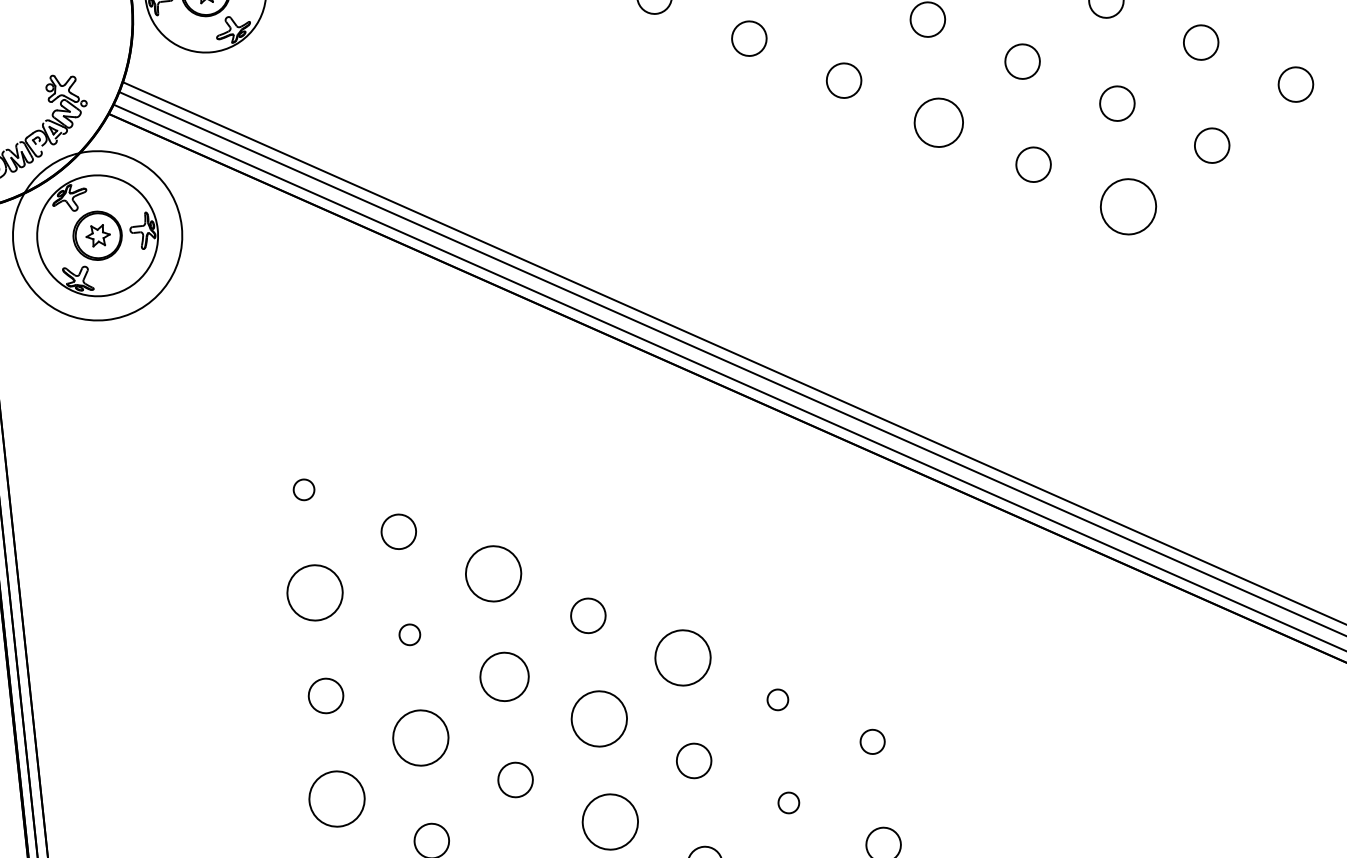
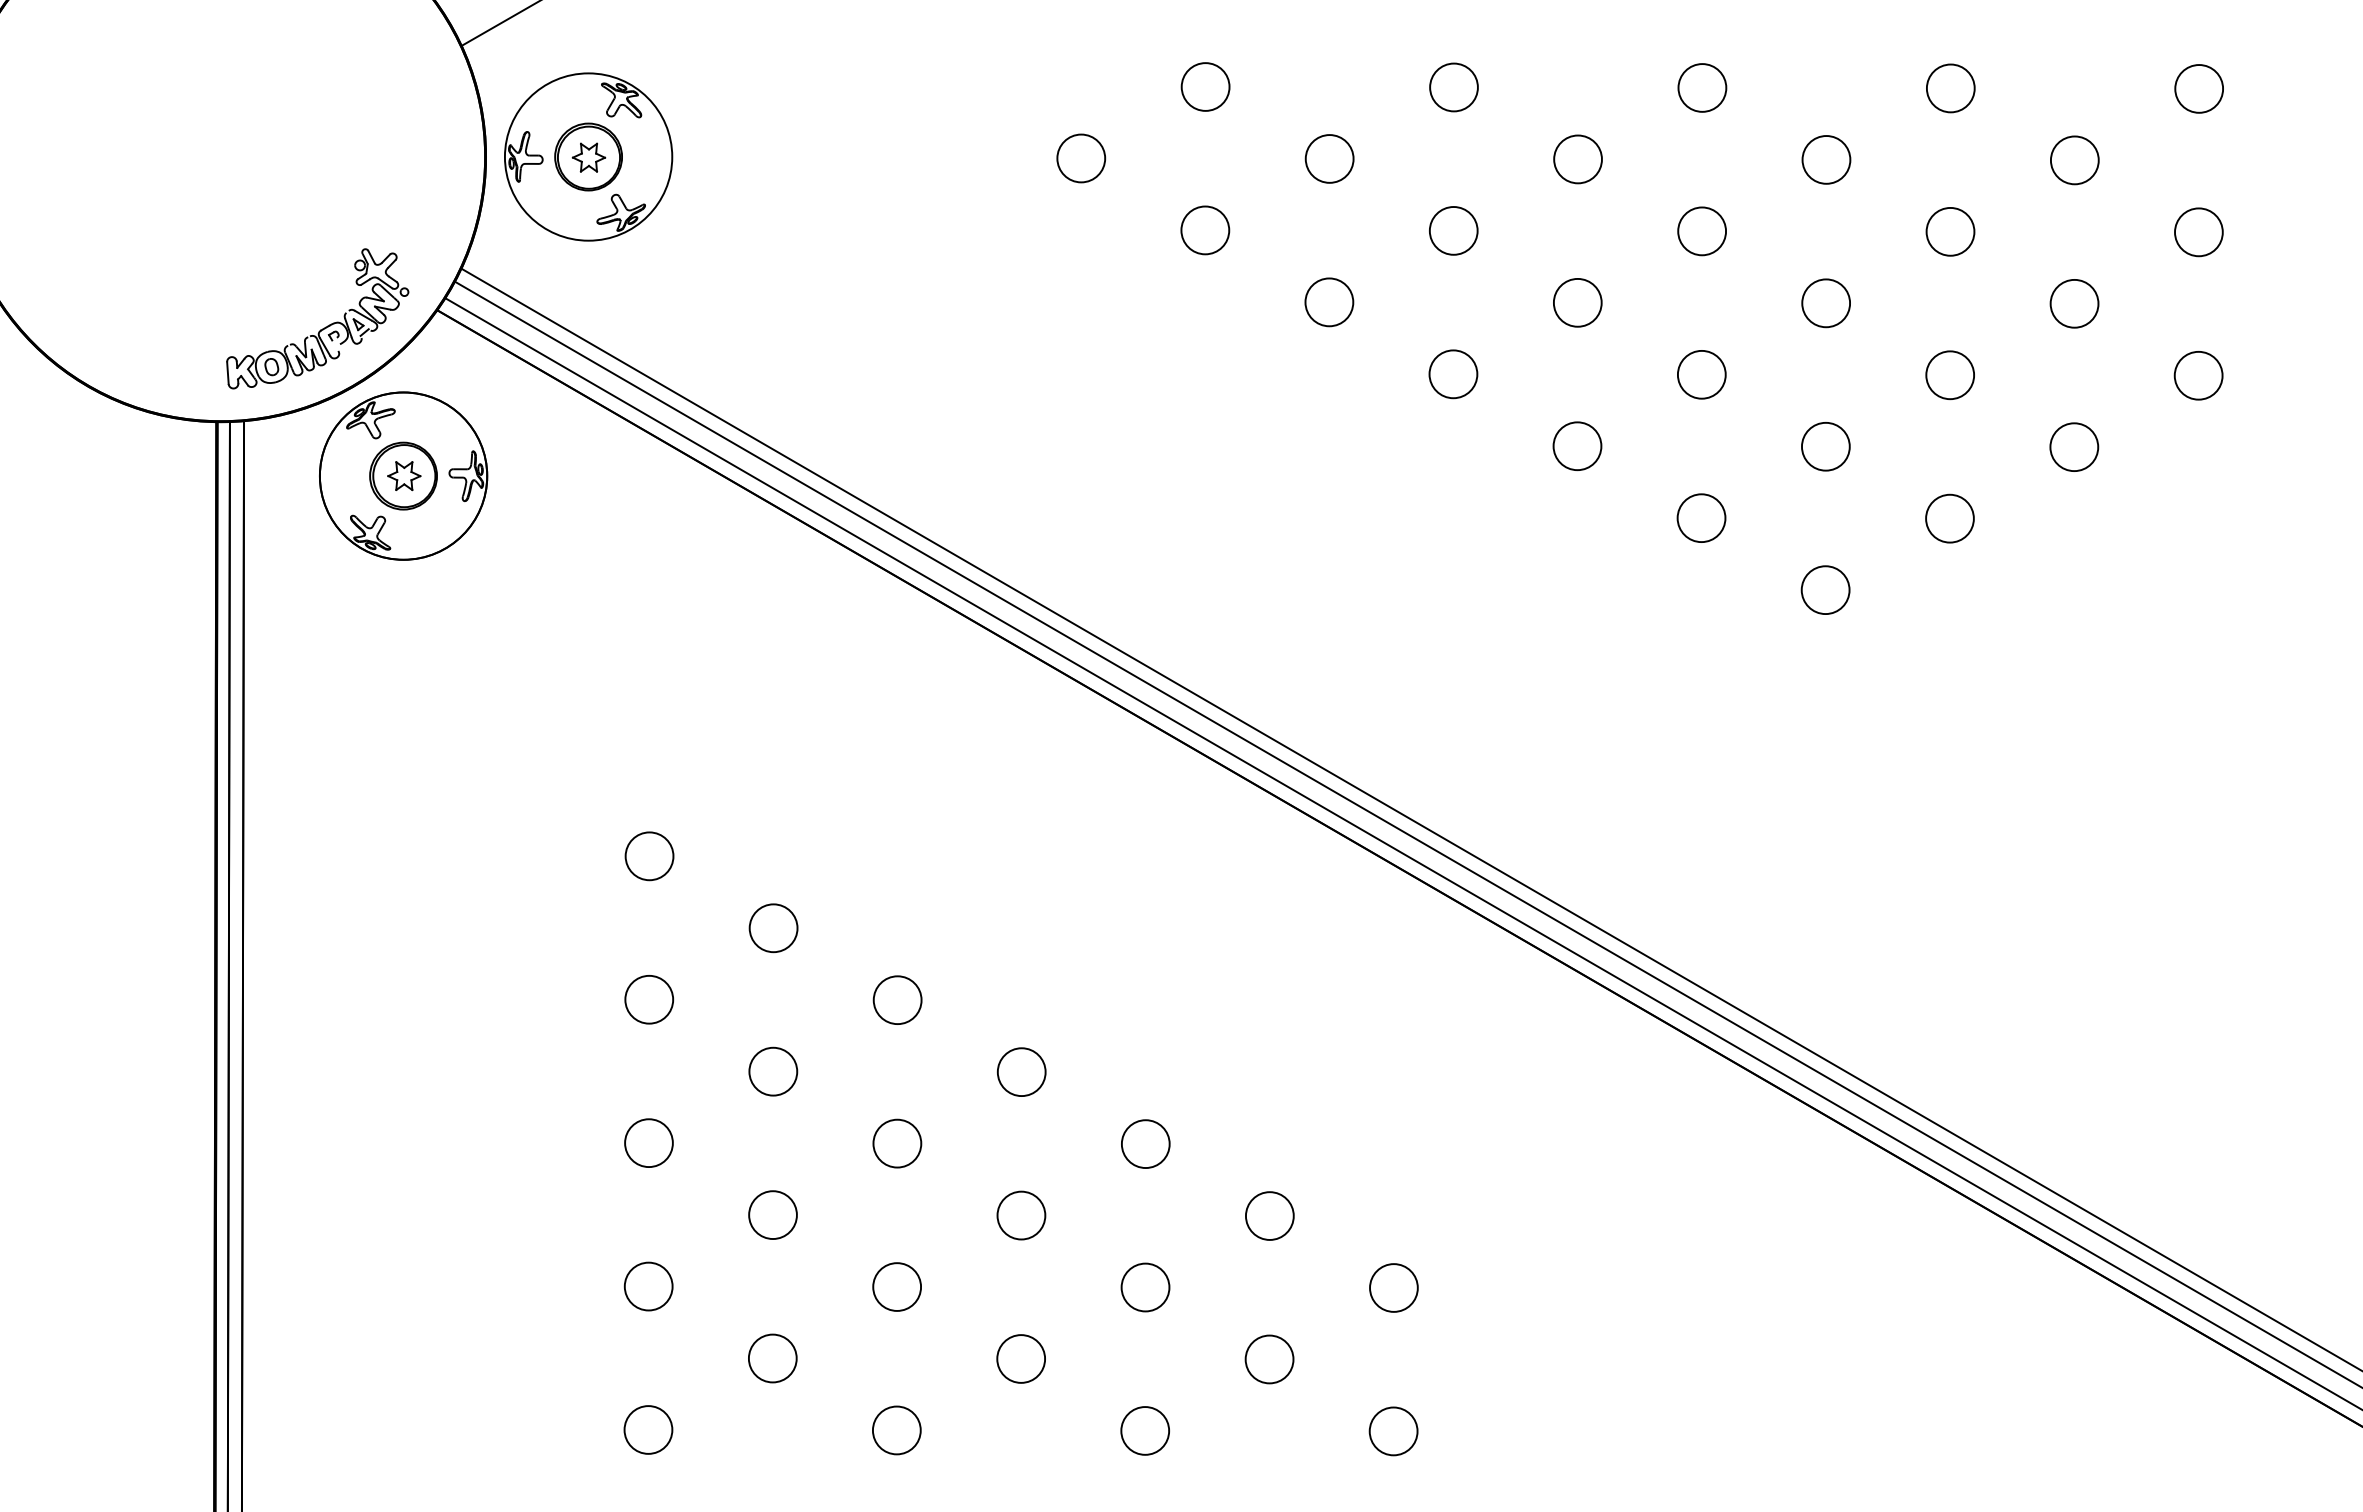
circle: (938, 122) -> (1577, 445), size x0.71
circle: (1128, 206) -> (1825, 589), size x0.62
circle: (97, 235) -> (403, 475), size x0.71
circle: (304, 489) -> (649, 856), size x1.67
circle: (493, 574) -> (897, 1000), size x0.62
circle: (315, 592) -> (649, 999), size x0.62
circle: (409, 634) -> (773, 1071), size x1.67
circle: (682, 657) -> (1145, 1143), size x0.62
circle: (504, 676) -> (897, 1143), size x0.71
circle: (777, 699) -> (1269, 1215), size x1.67
circle: (599, 718) -> (1021, 1215), size x0.62
circle: (420, 737) -> (772, 1214), size x0.62
circle: (872, 741) -> (1393, 1287), size x1.43
circle: (336, 799) -> (648, 1286), size x0.62
circle: (788, 803) -> (1269, 1359), size x1.67
circle: (610, 821) -> (1021, 1358), size x0.62

